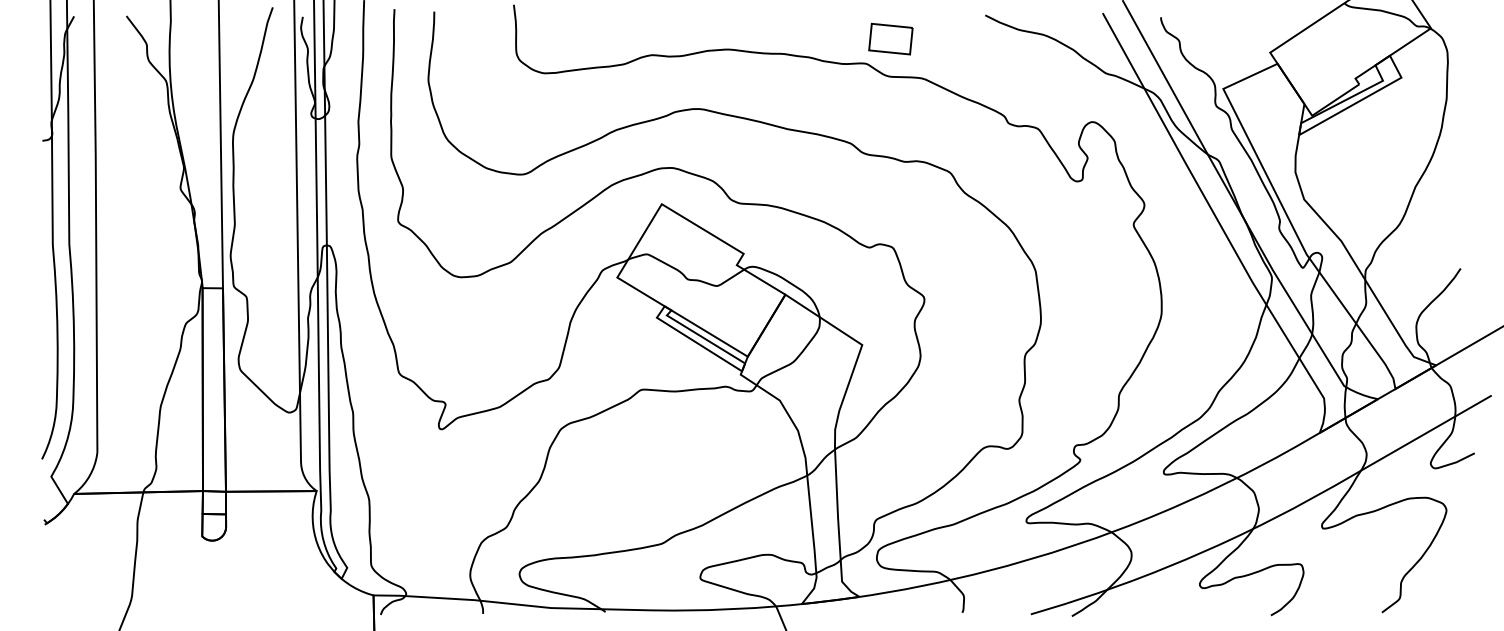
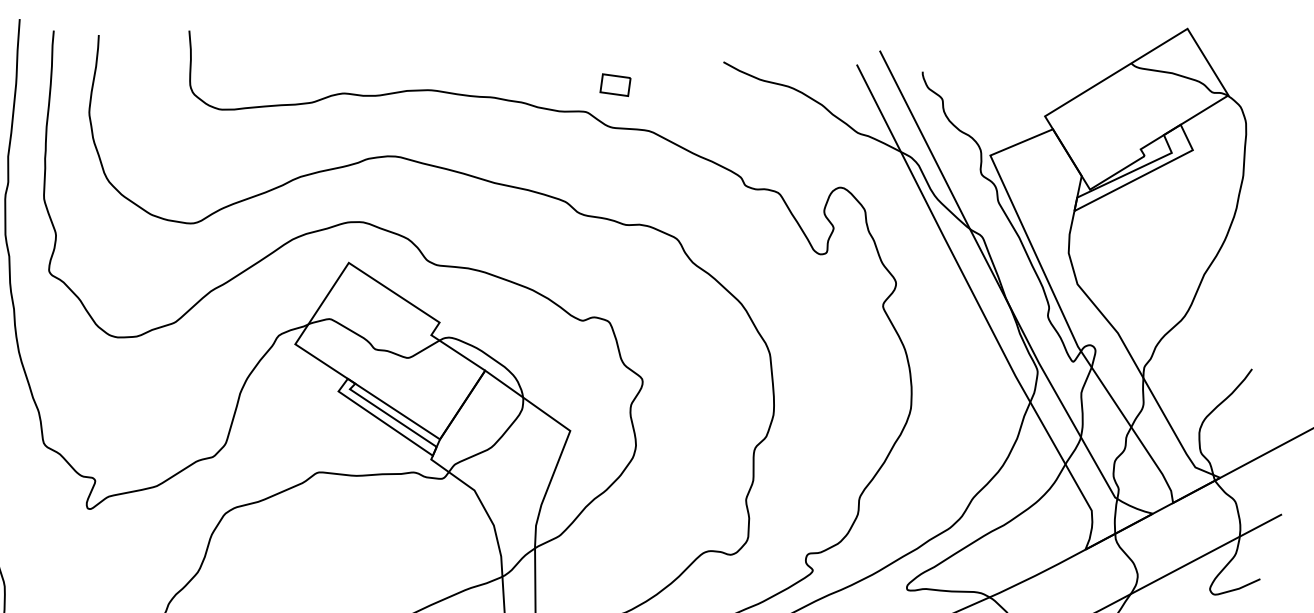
part: (890, 38) -> (615, 84), size x0.6

